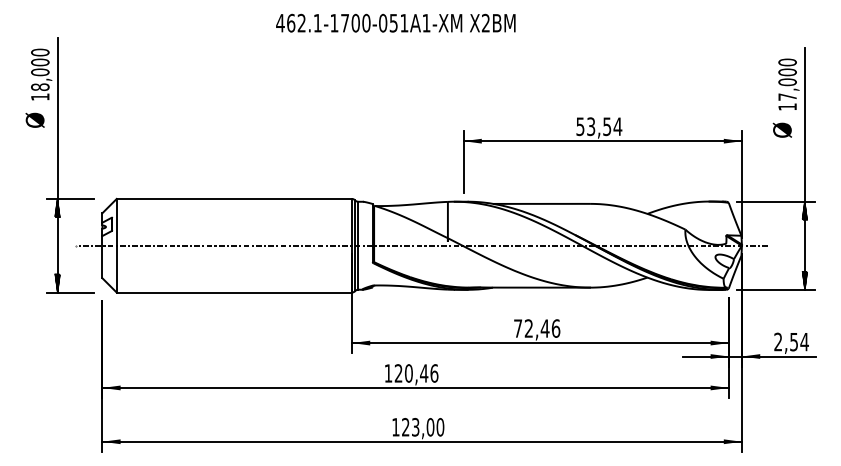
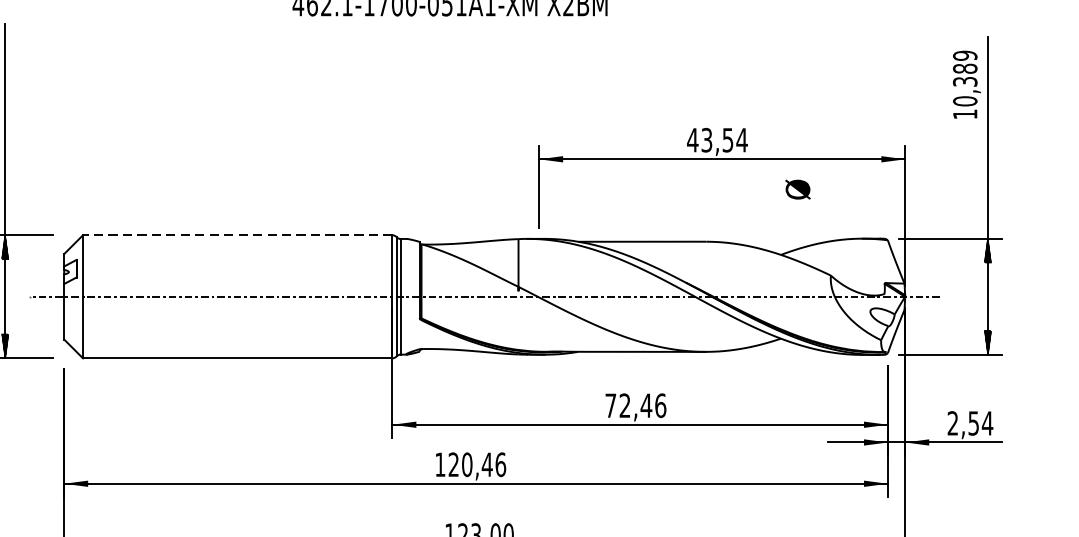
text: (787, 79) -> (965, 78), 17,000 -> 10,389
text: (580, 126) -> (692, 139), 53,54 -> 43,54
text: (781, 129) -> (796, 188), moved
line: (234, 198) -> (237, 234), solid -> dashed

